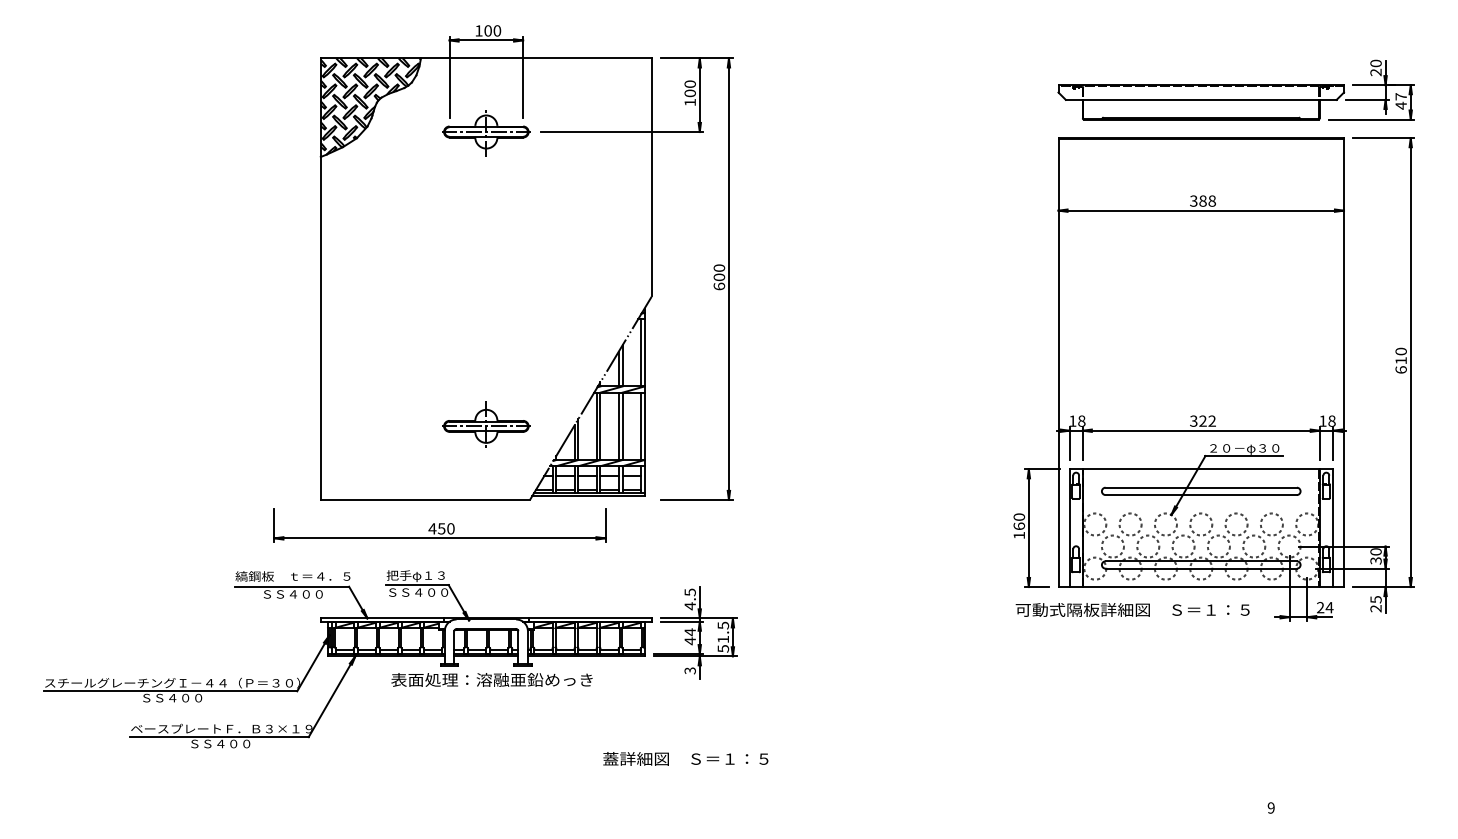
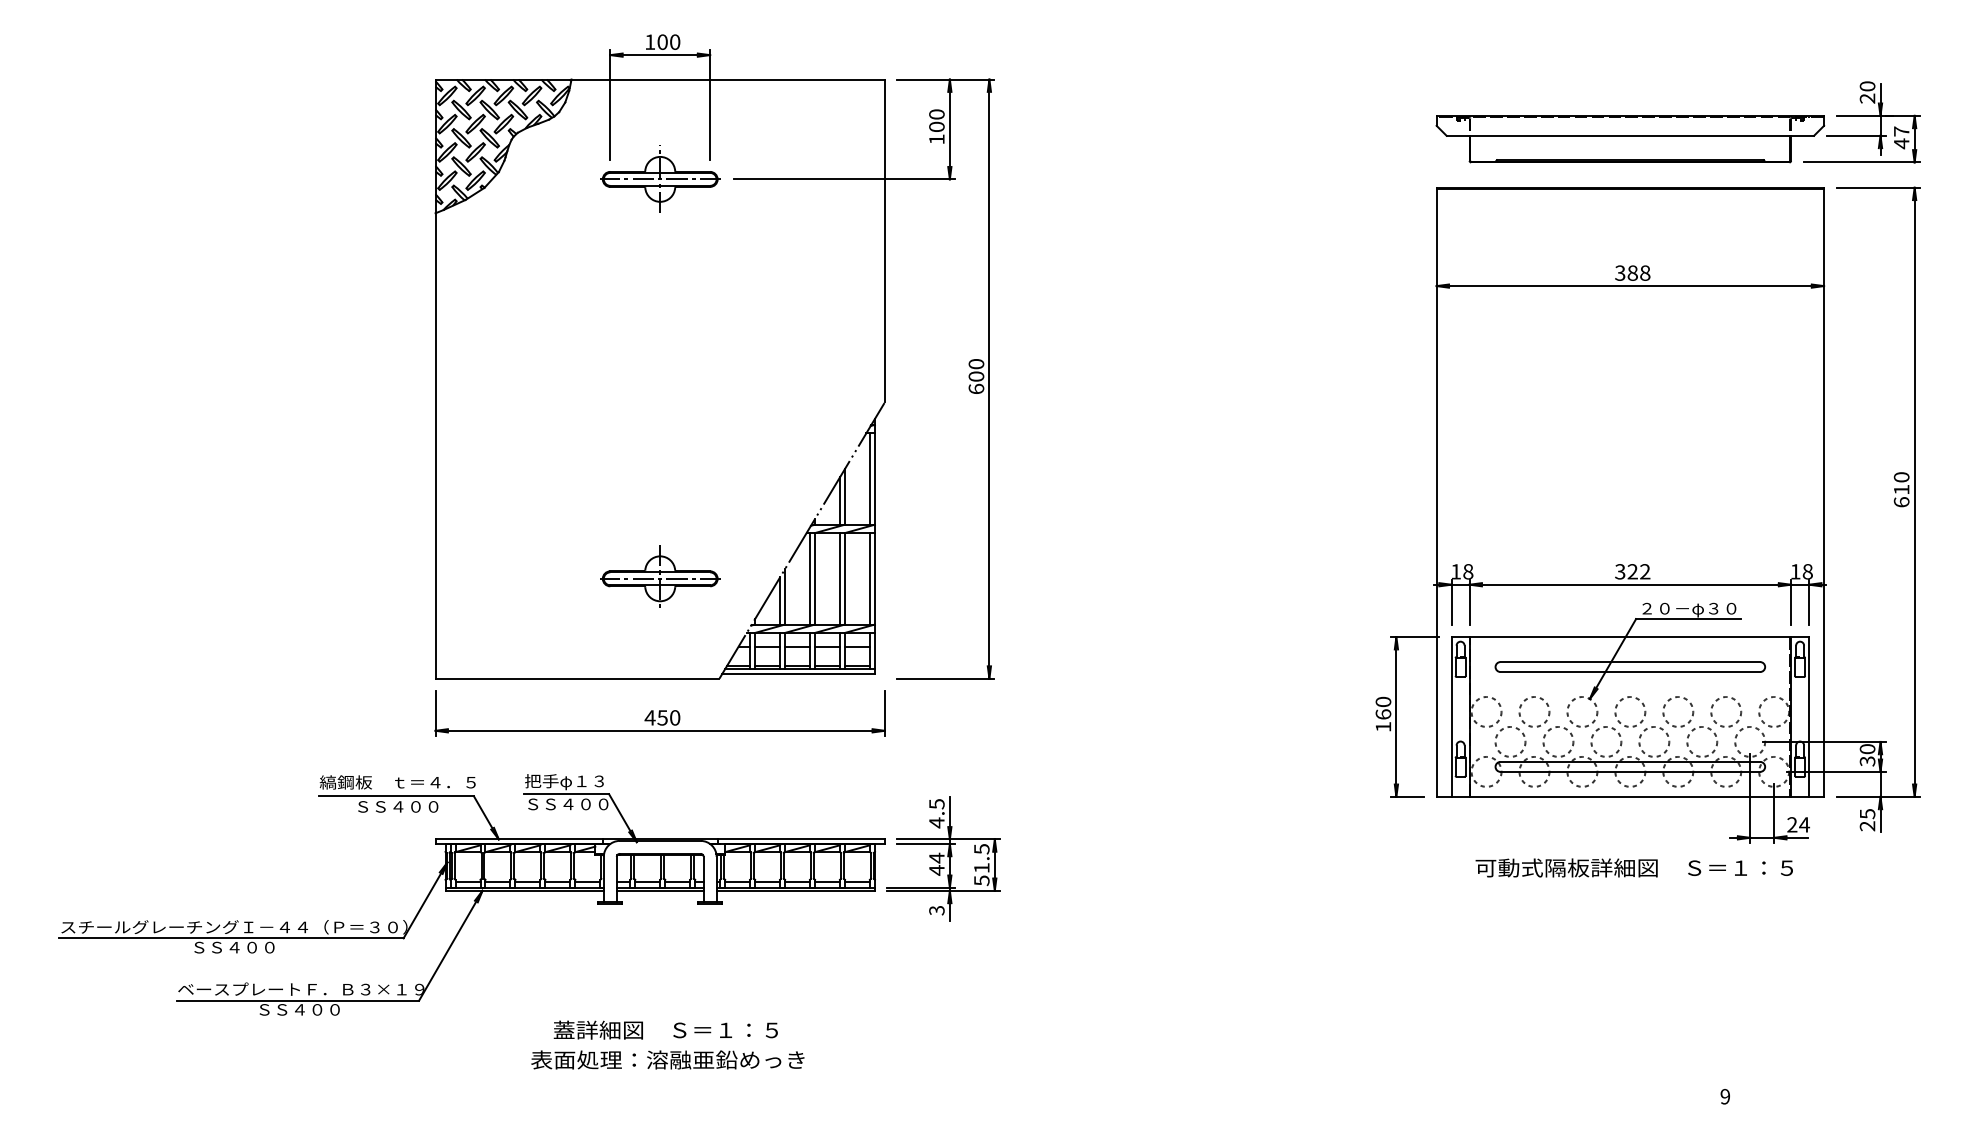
part: (439, 525) -> (659, 713), moved
text: (1132, 609) -> (1633, 867), moved
text: (491, 679) -> (667, 1059), moved
text: (685, 758) -> (665, 1029), moved

